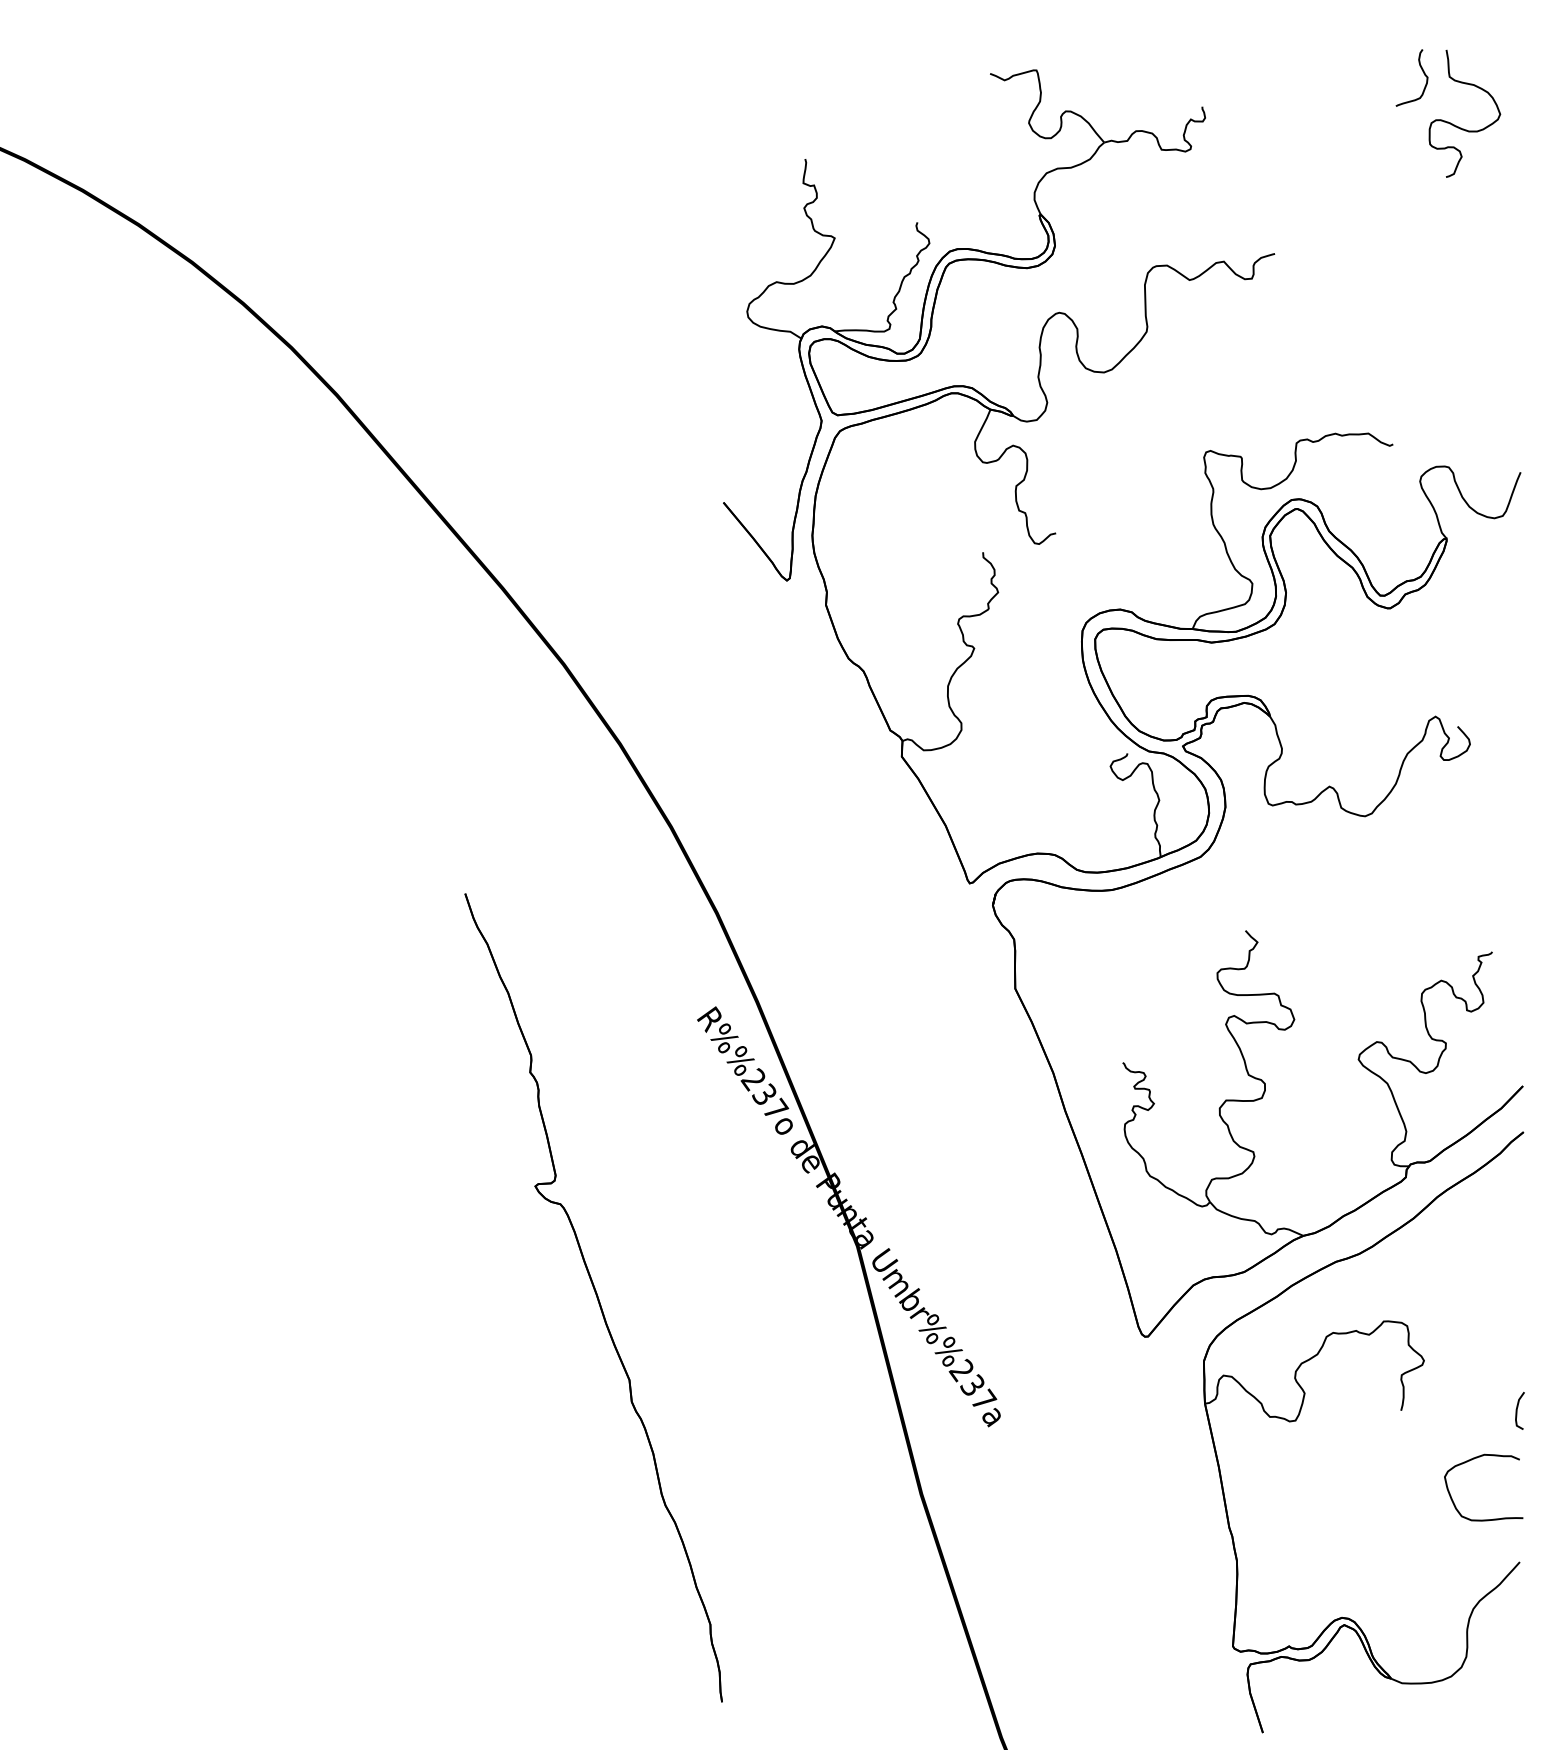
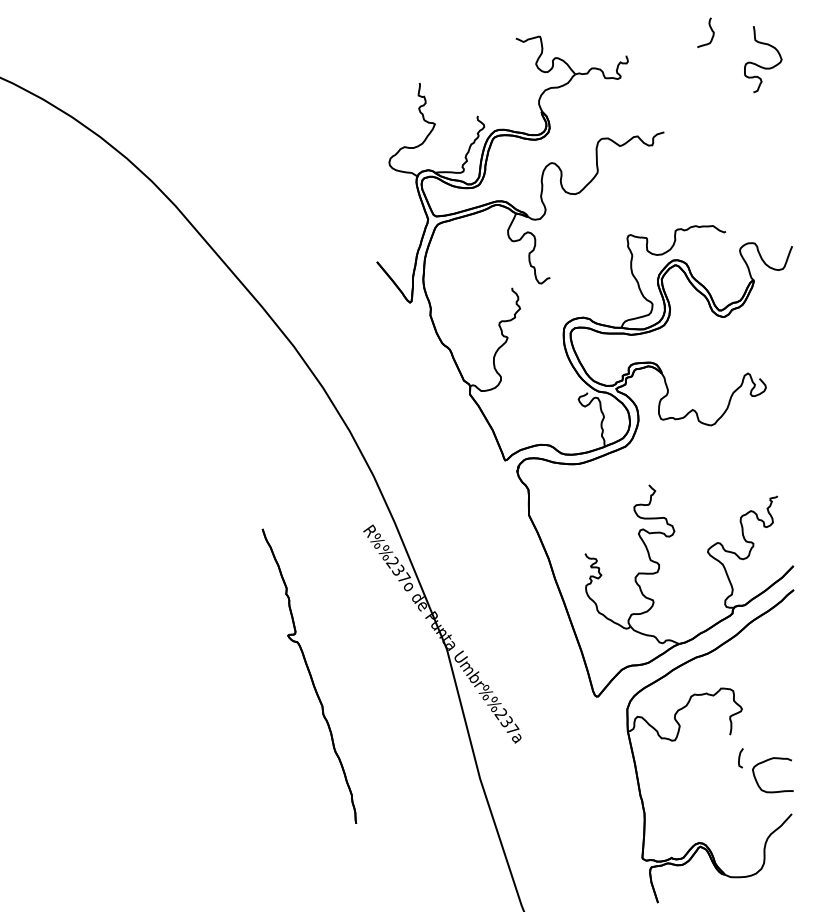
curve: (1421, 71) -> (710, 29), moved
part: (593, 1298) -> (309, 676), size x0.7
curve: (1519, 1411) -> (740, 758), moved

